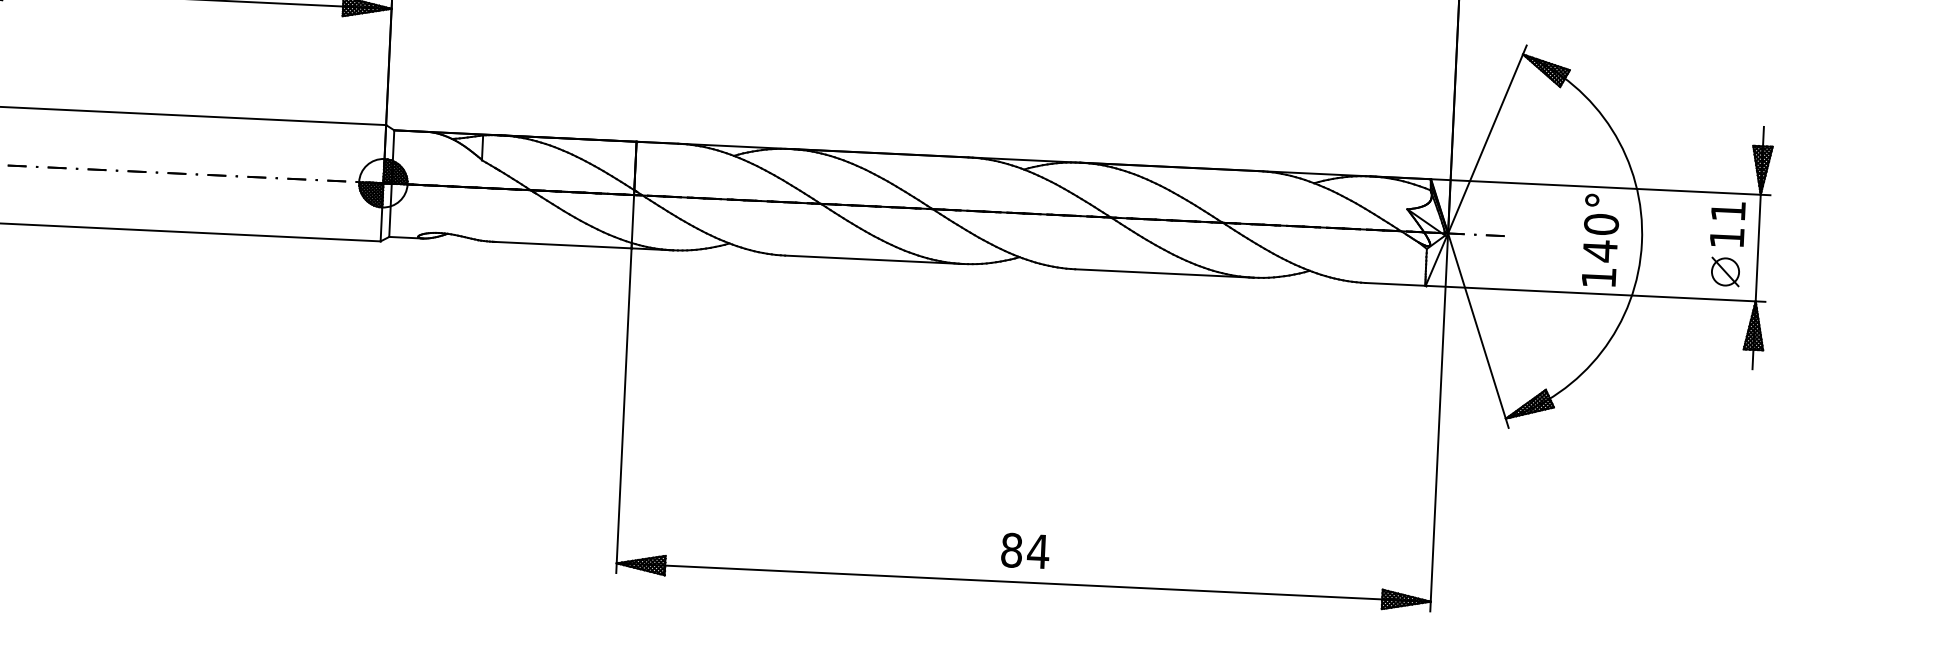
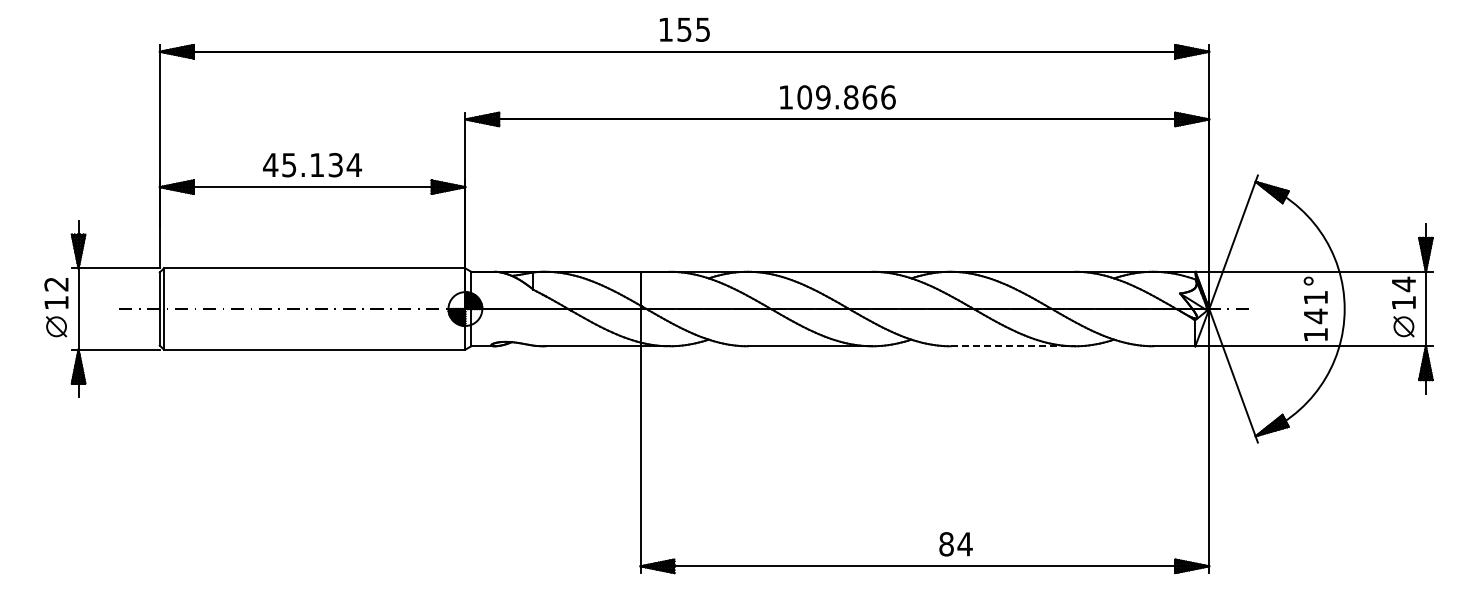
text: (1727, 211) -> (1403, 284), 11 -> 14
text: (1600, 224) -> (1315, 297), 140° -> 141°
line: (1165, 273) -> (1013, 346), solid -> dashed
text: (1024, 551) -> (955, 544), moved

